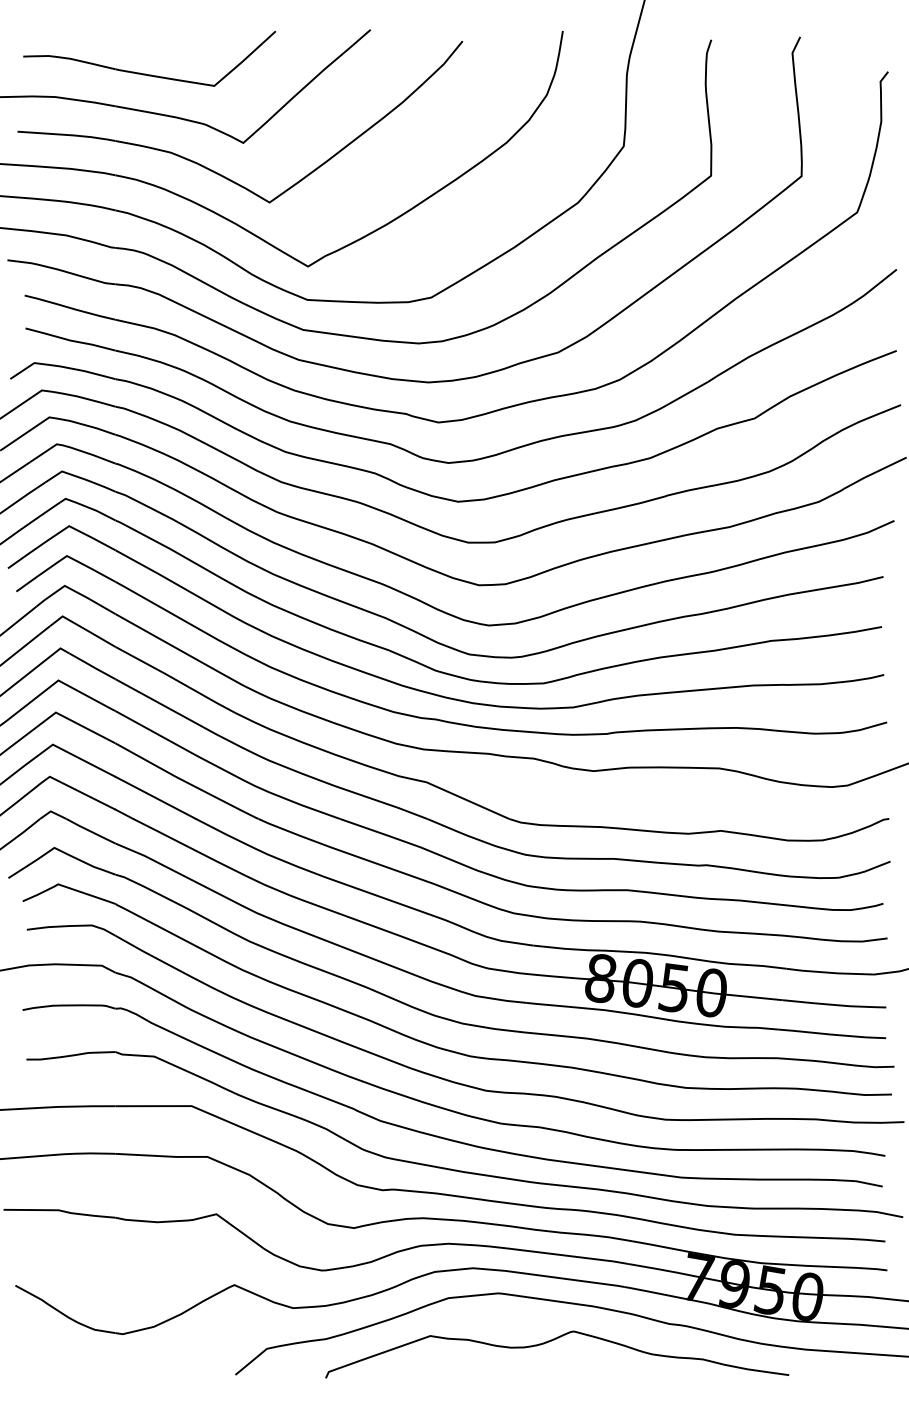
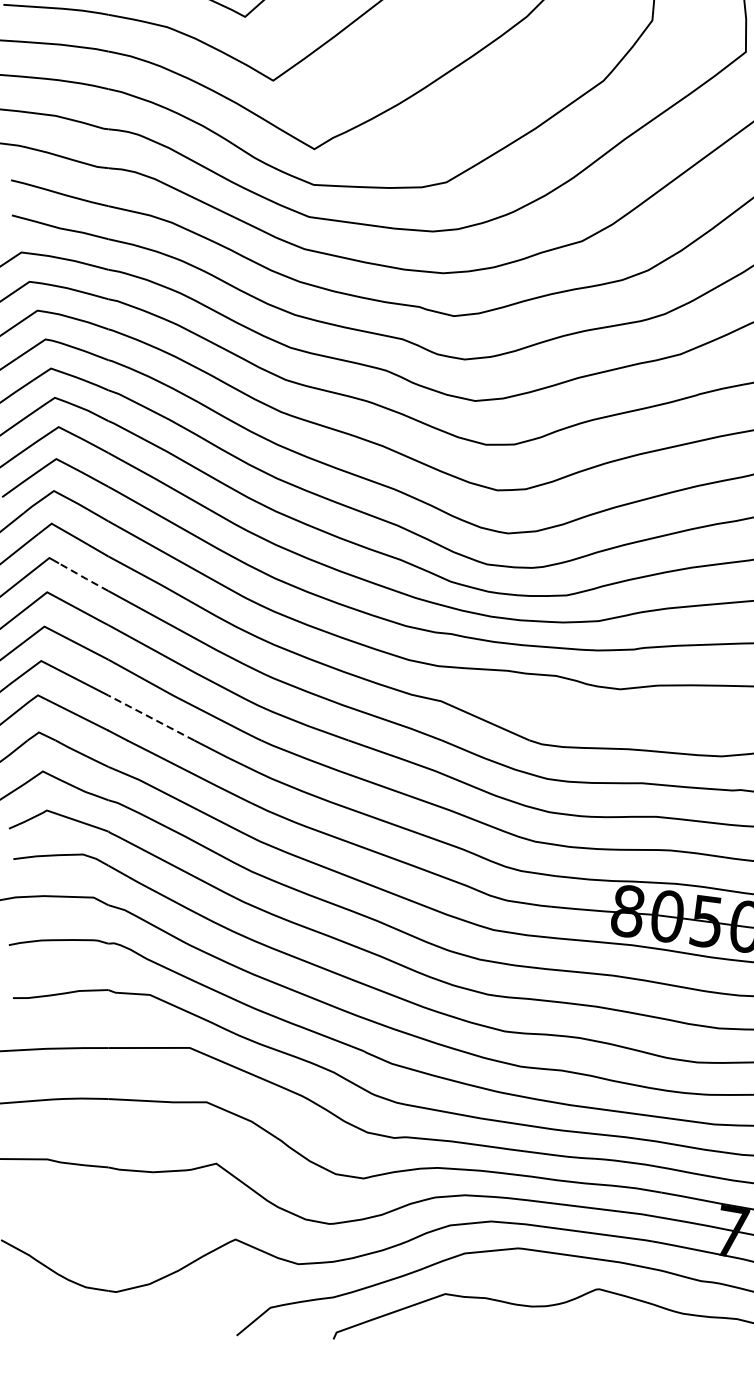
line: (92, 666) -> (83, 577), solid -> dashed
line: (155, 797) -> (151, 717), solid -> dashed

